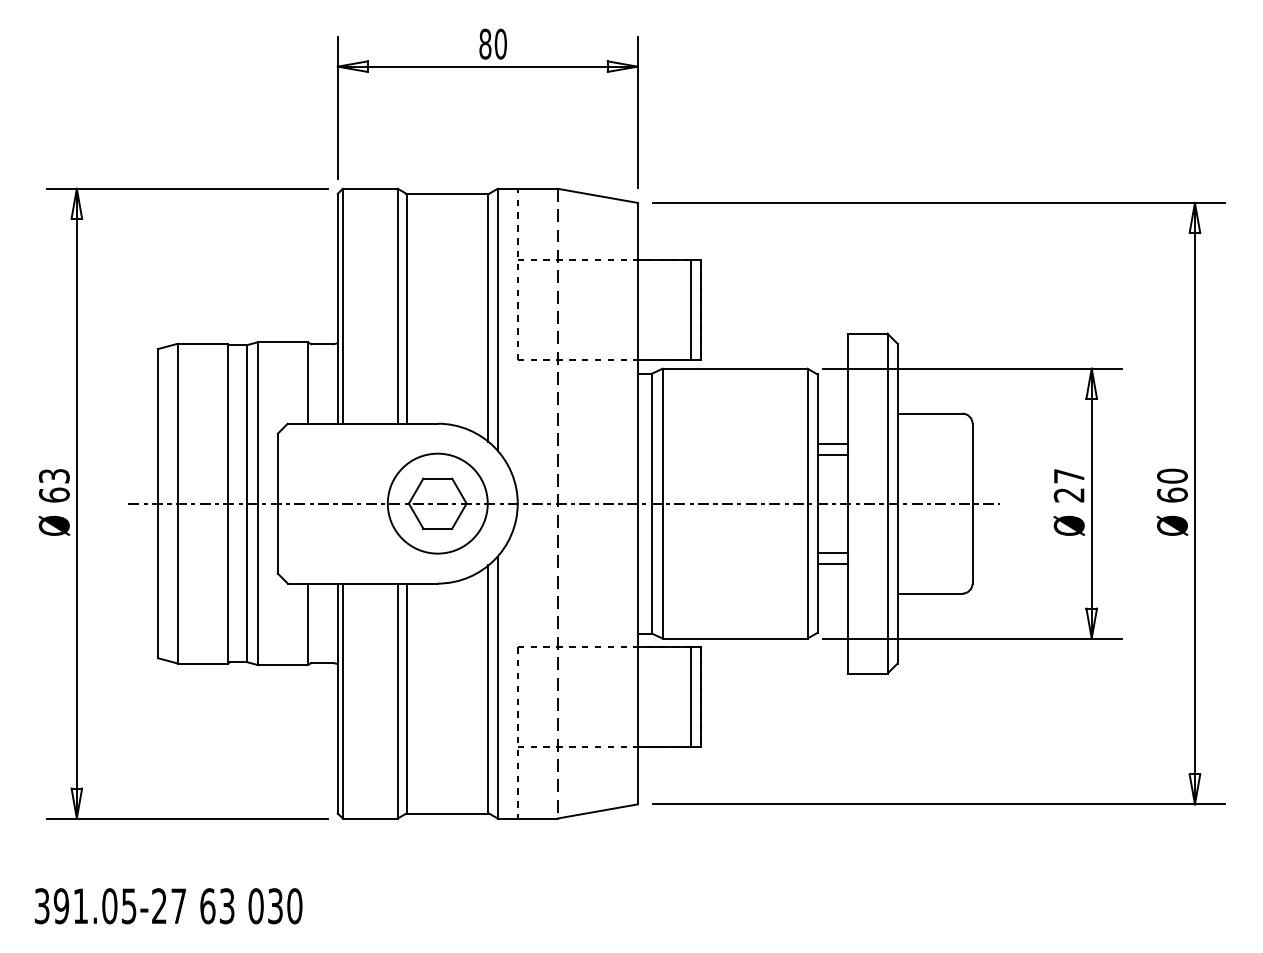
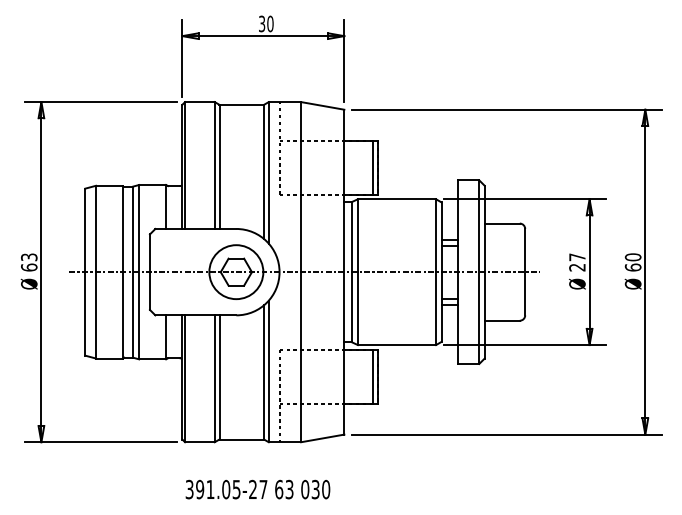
text: (484, 43) -> (261, 23), 80 -> 30
line: (558, 504) -> (301, 272), dashed -> solid
text: (167, 906) -> (257, 489), moved

